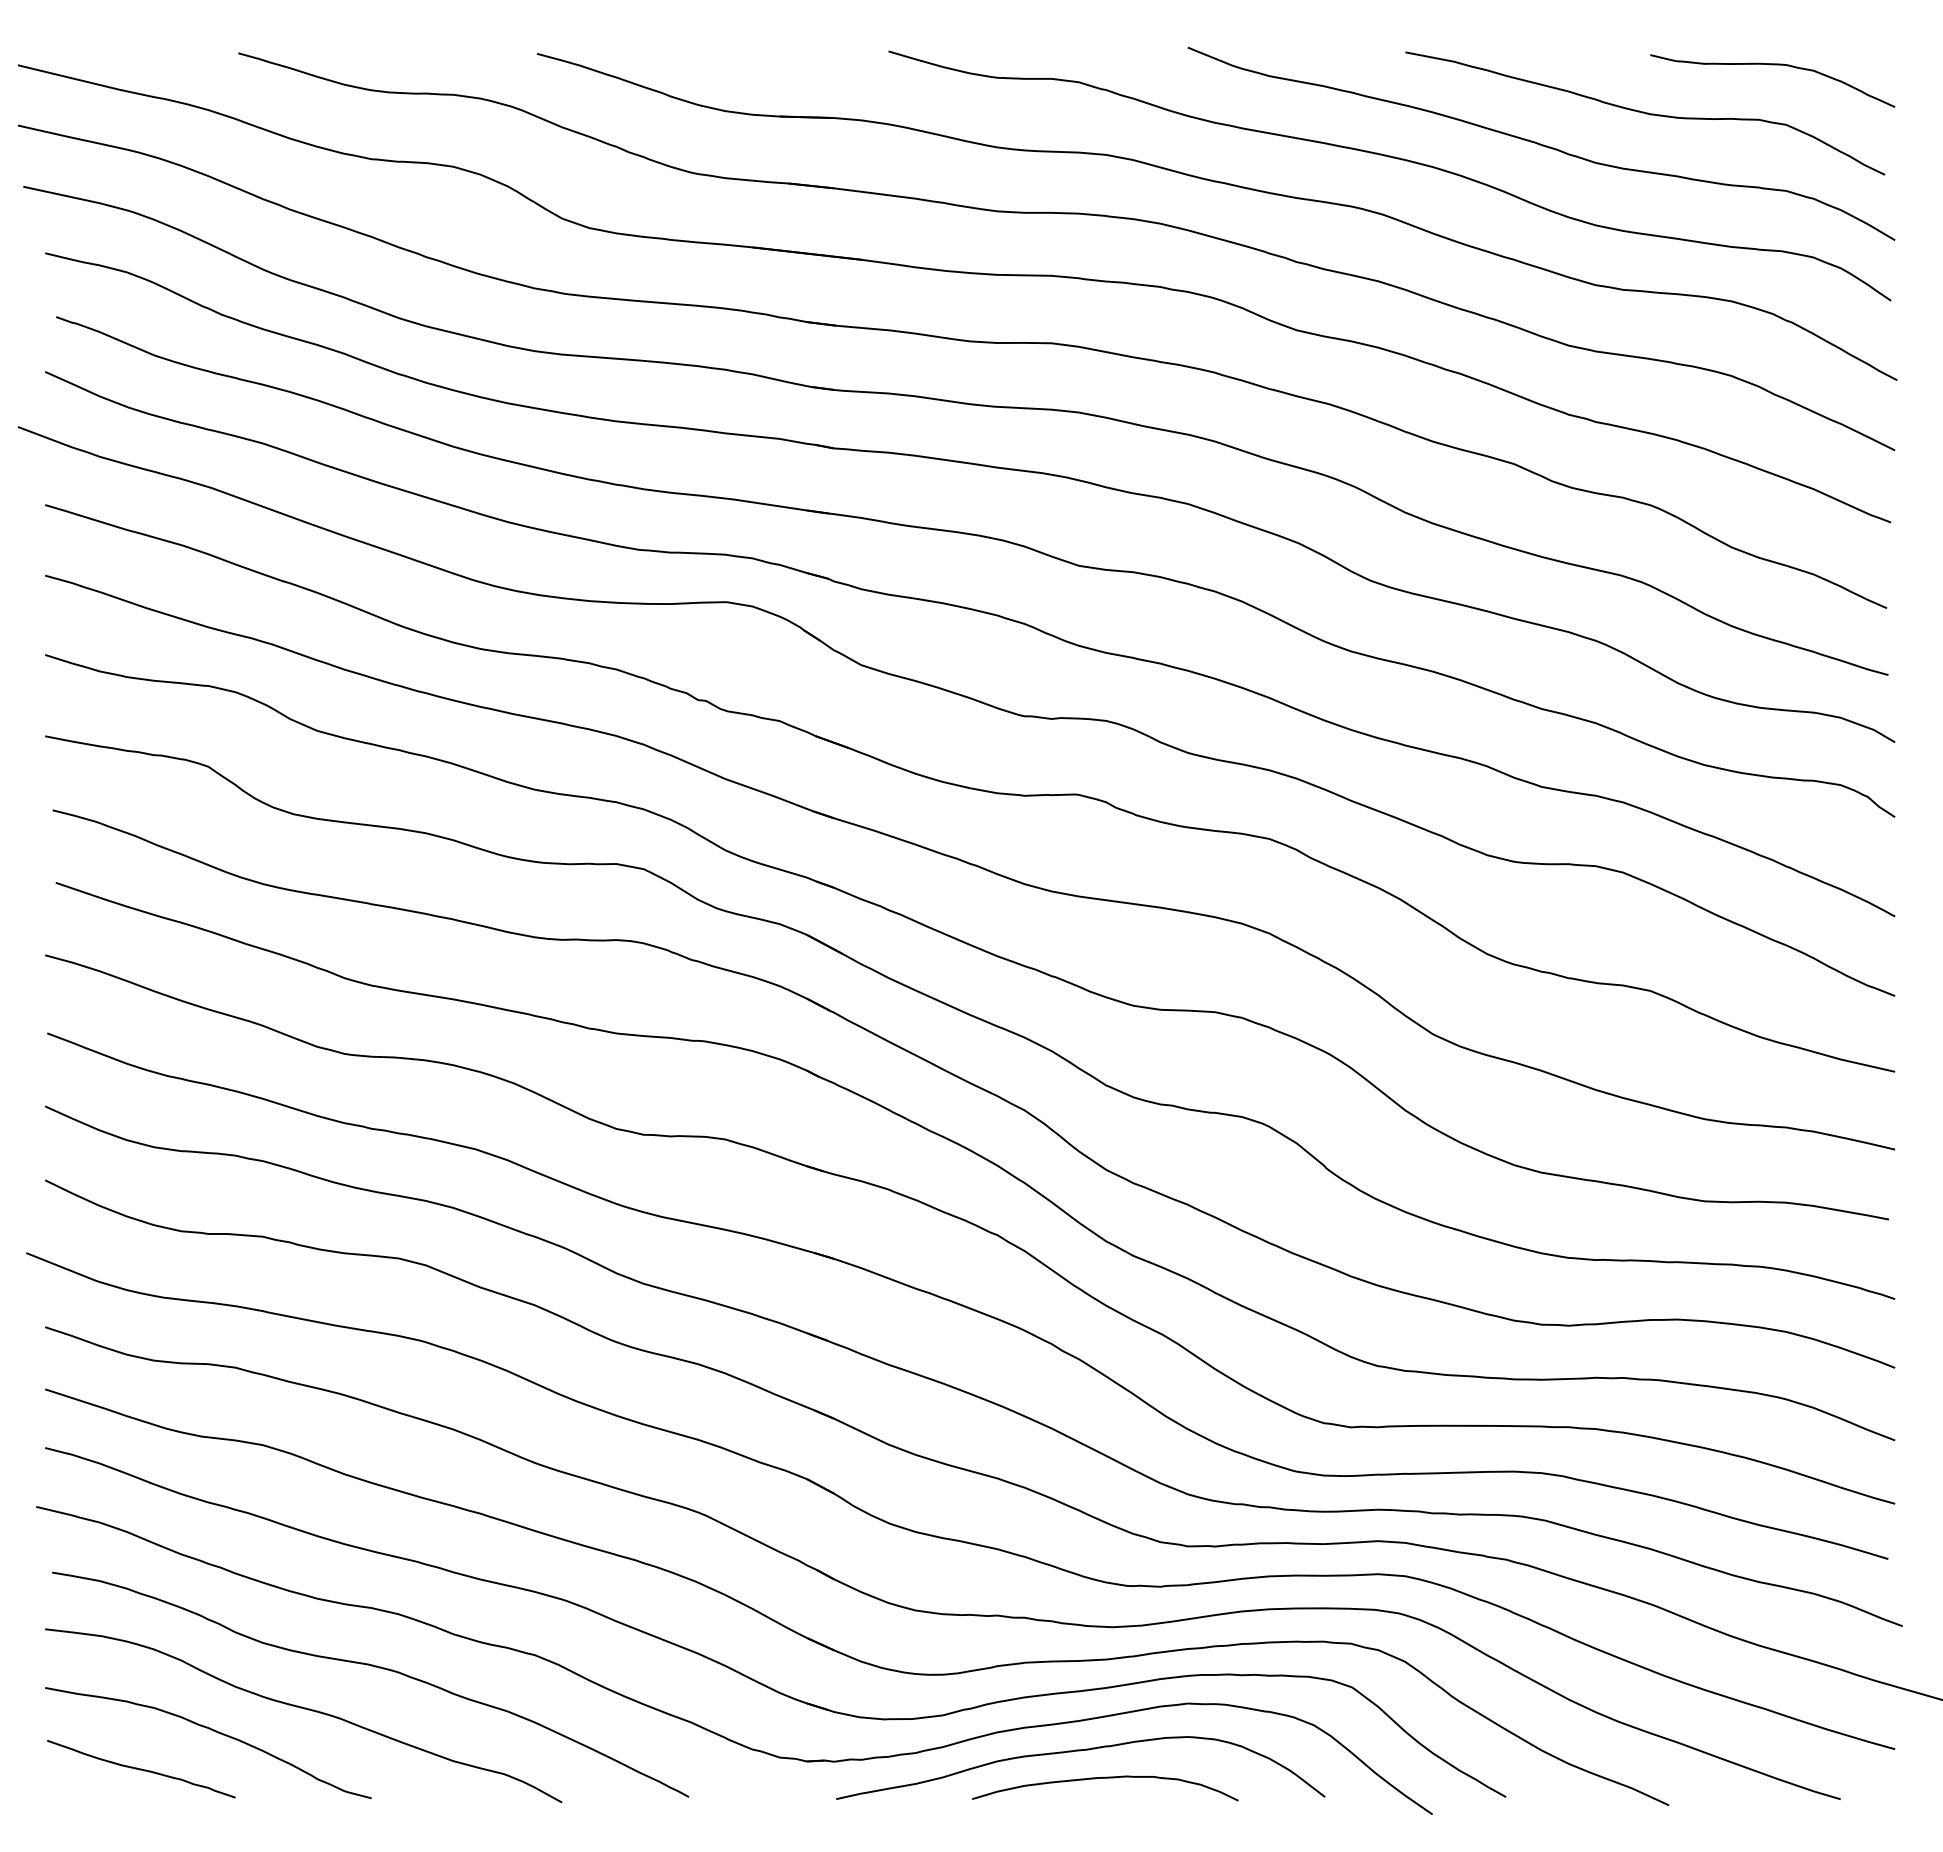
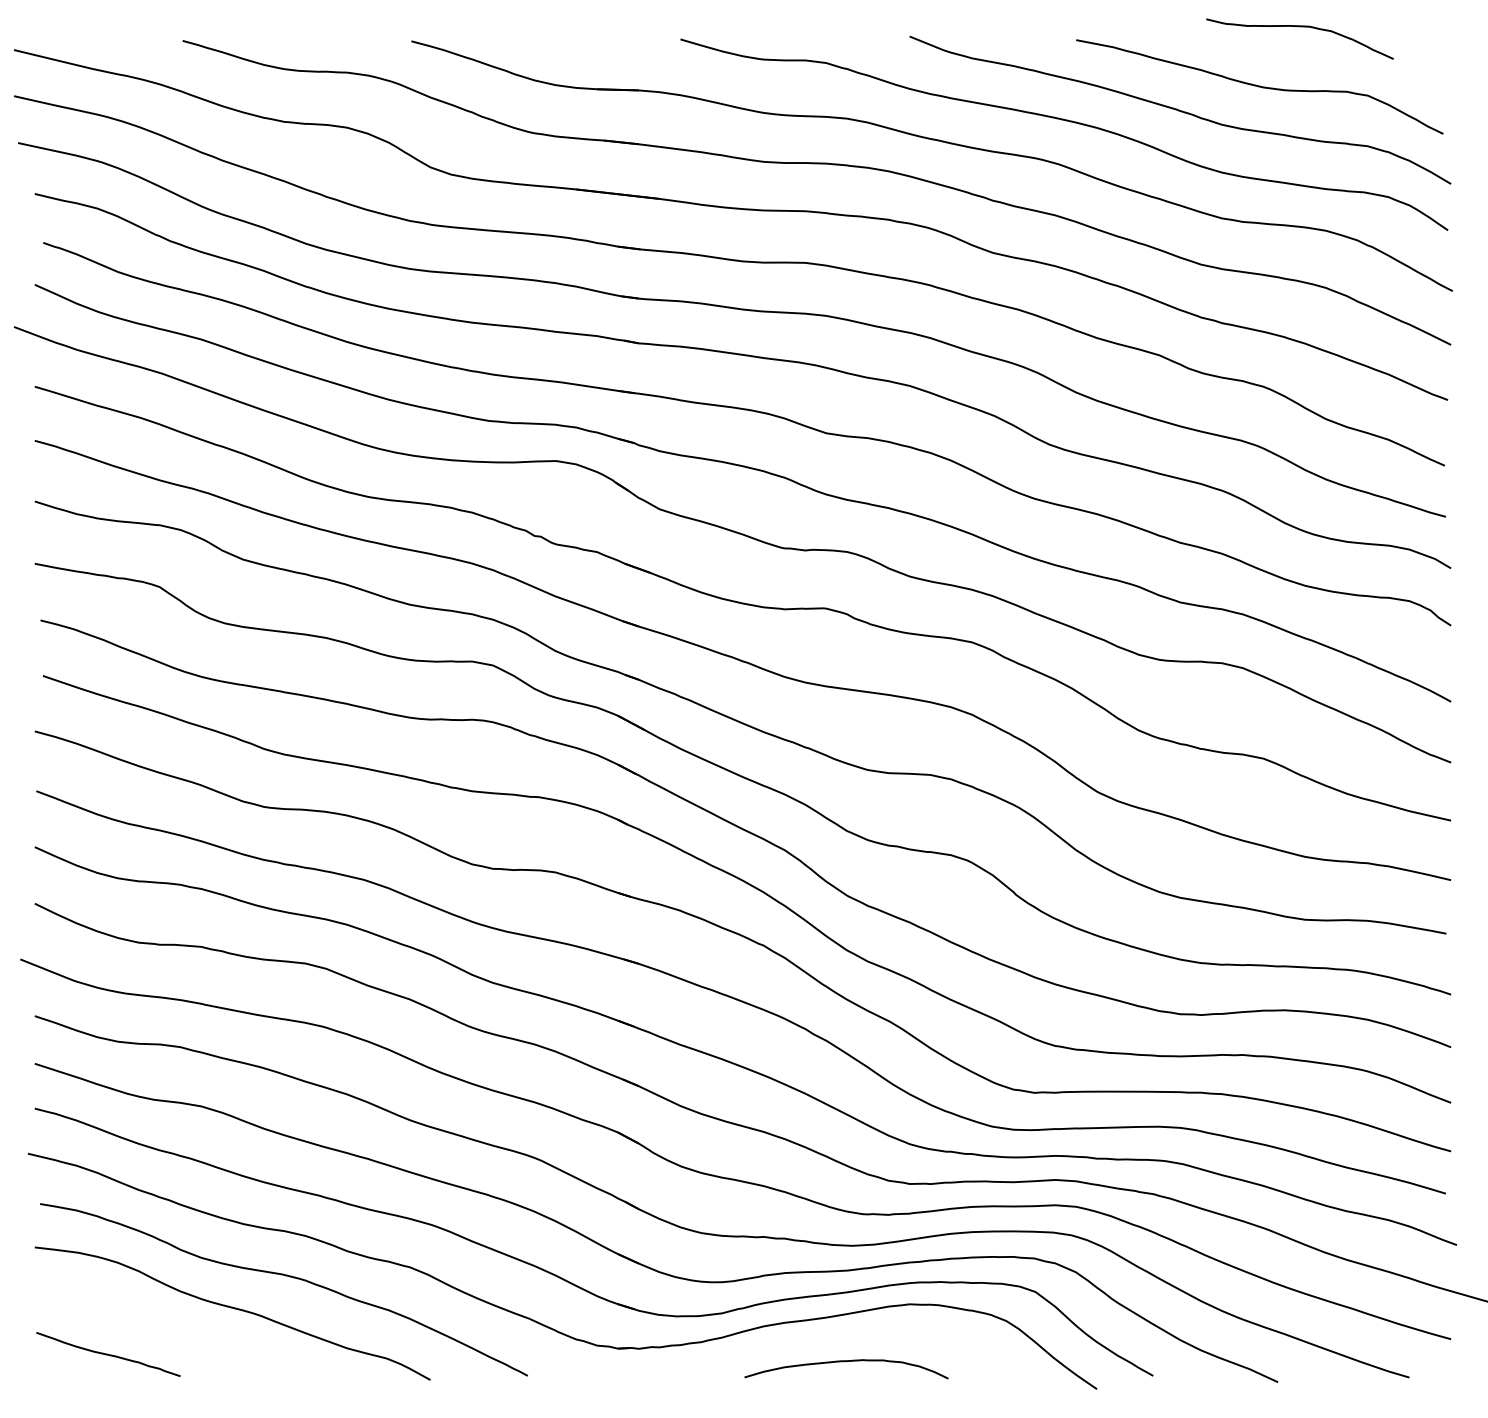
curve: (1772, 65) -> (1299, 27), moved
curve: (213, 1731) -> (163, 1325), removed
curve: (1080, 1751) -> (827, 1341), removed

